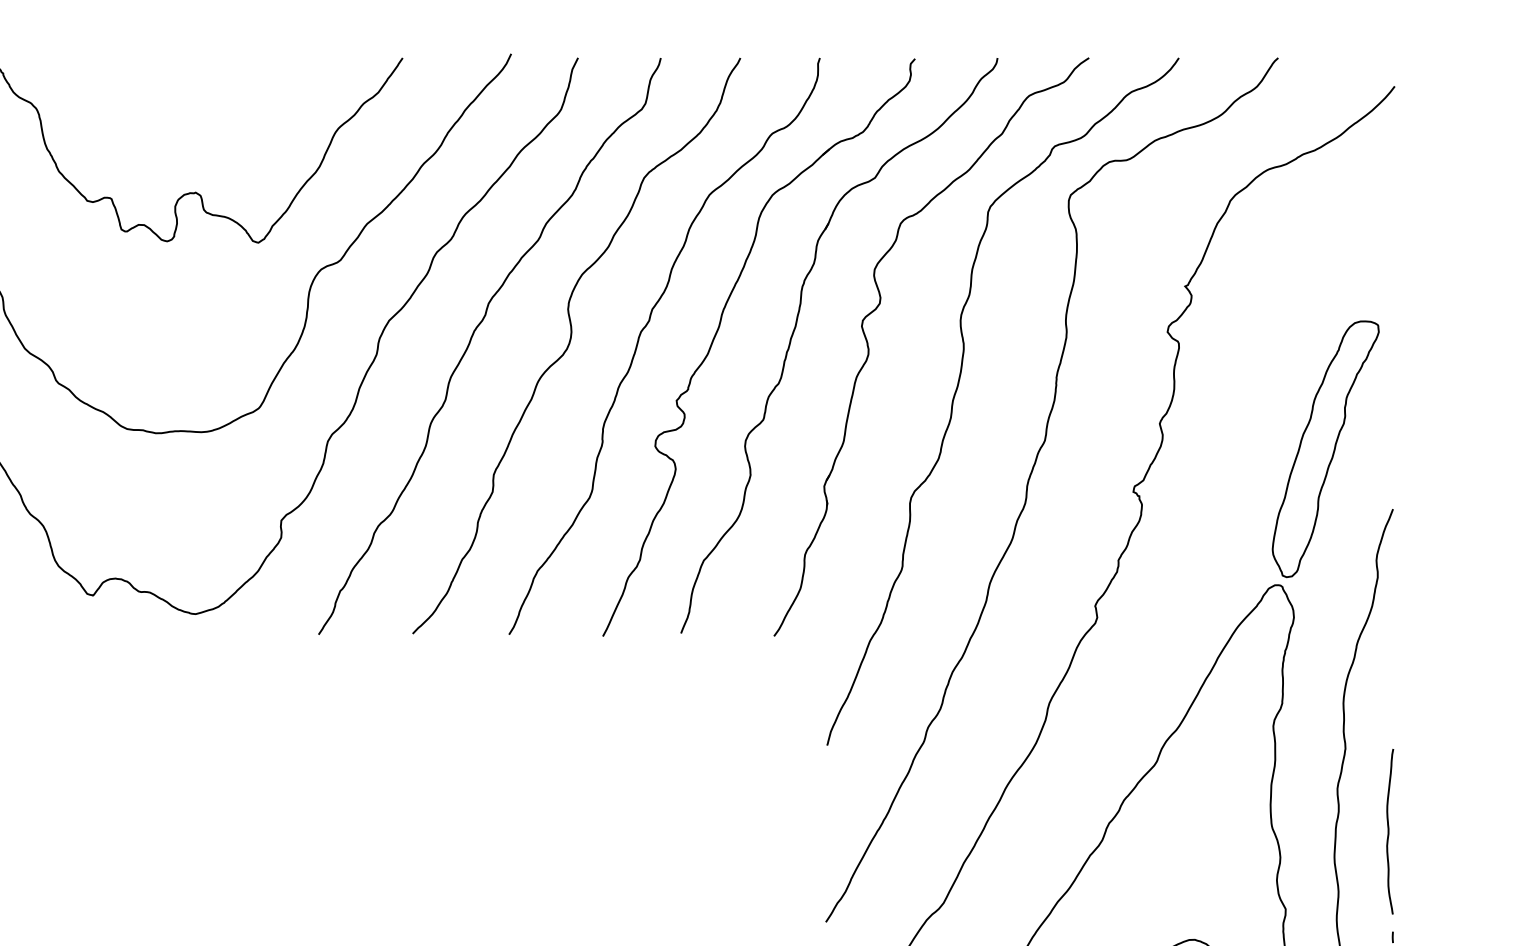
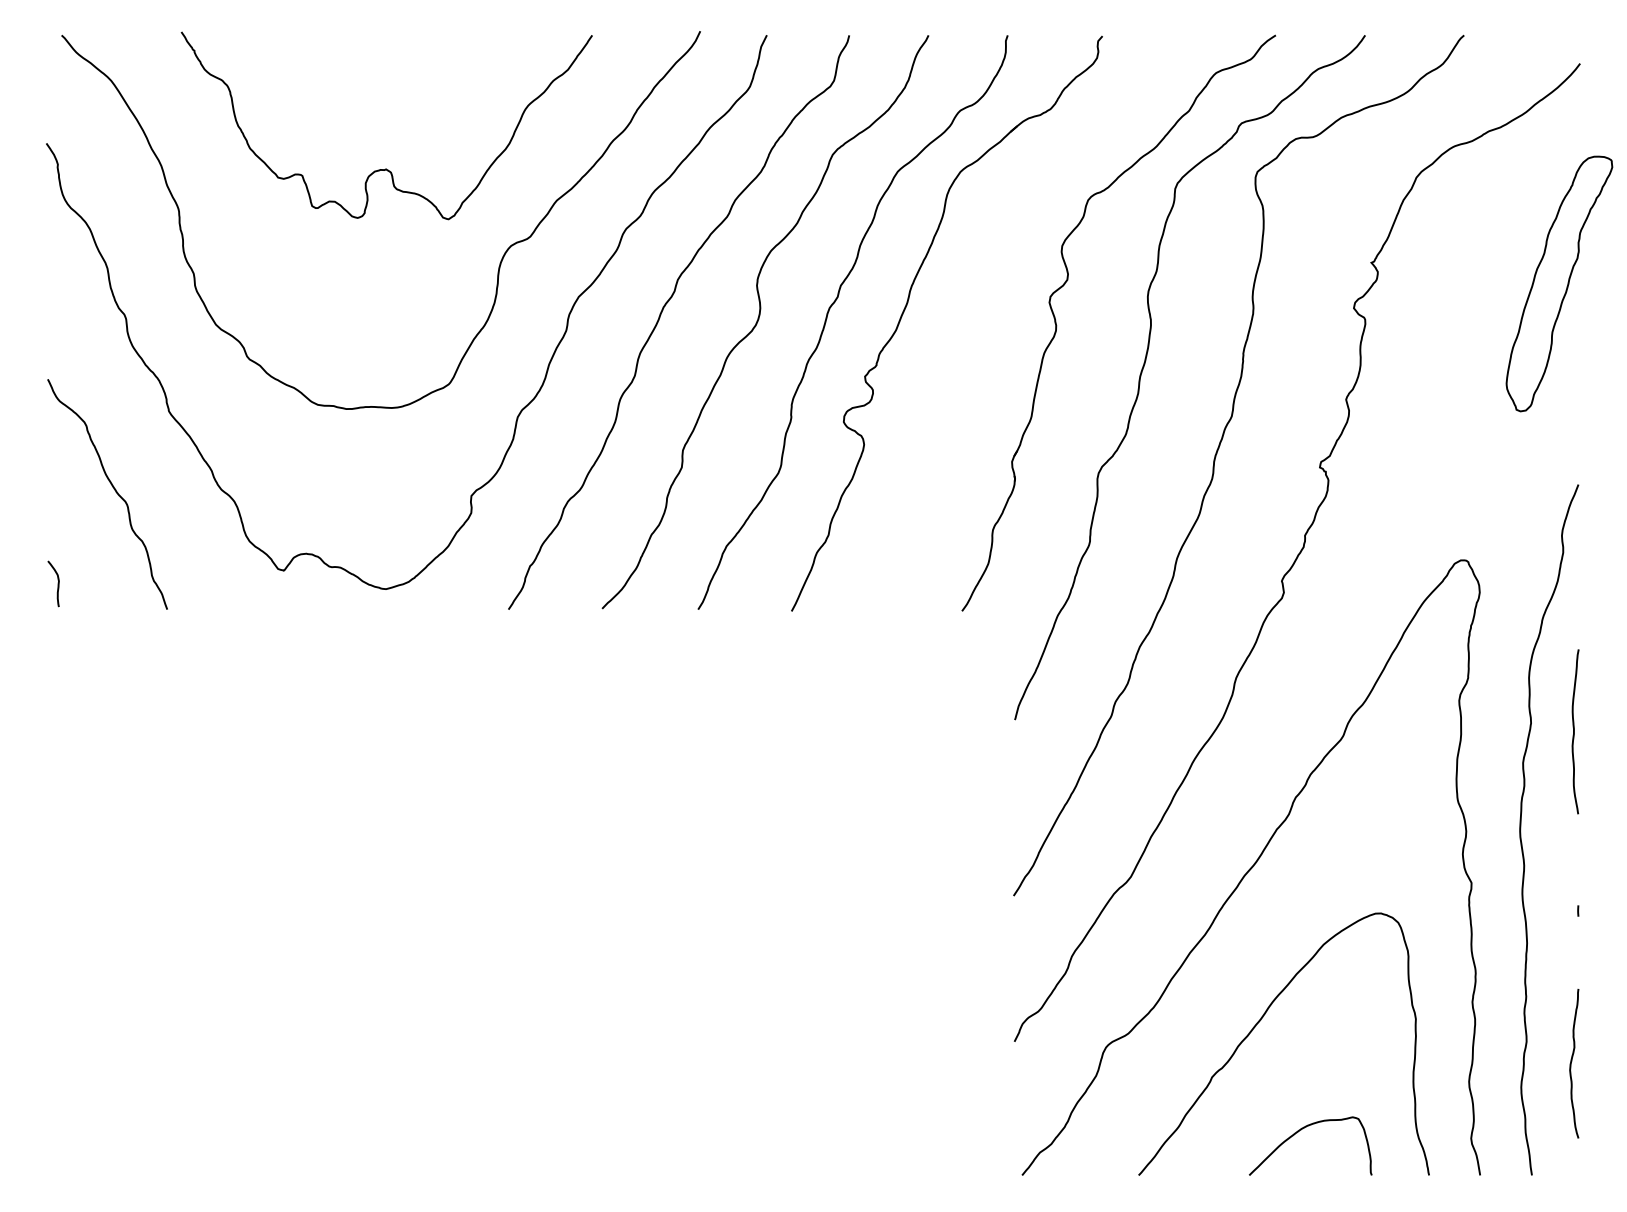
part: (796, 327) -> (984, 303), removed
part: (1325, 448) -> (1559, 283), moved
curve: (1389, 831) -> (1574, 731), moved

